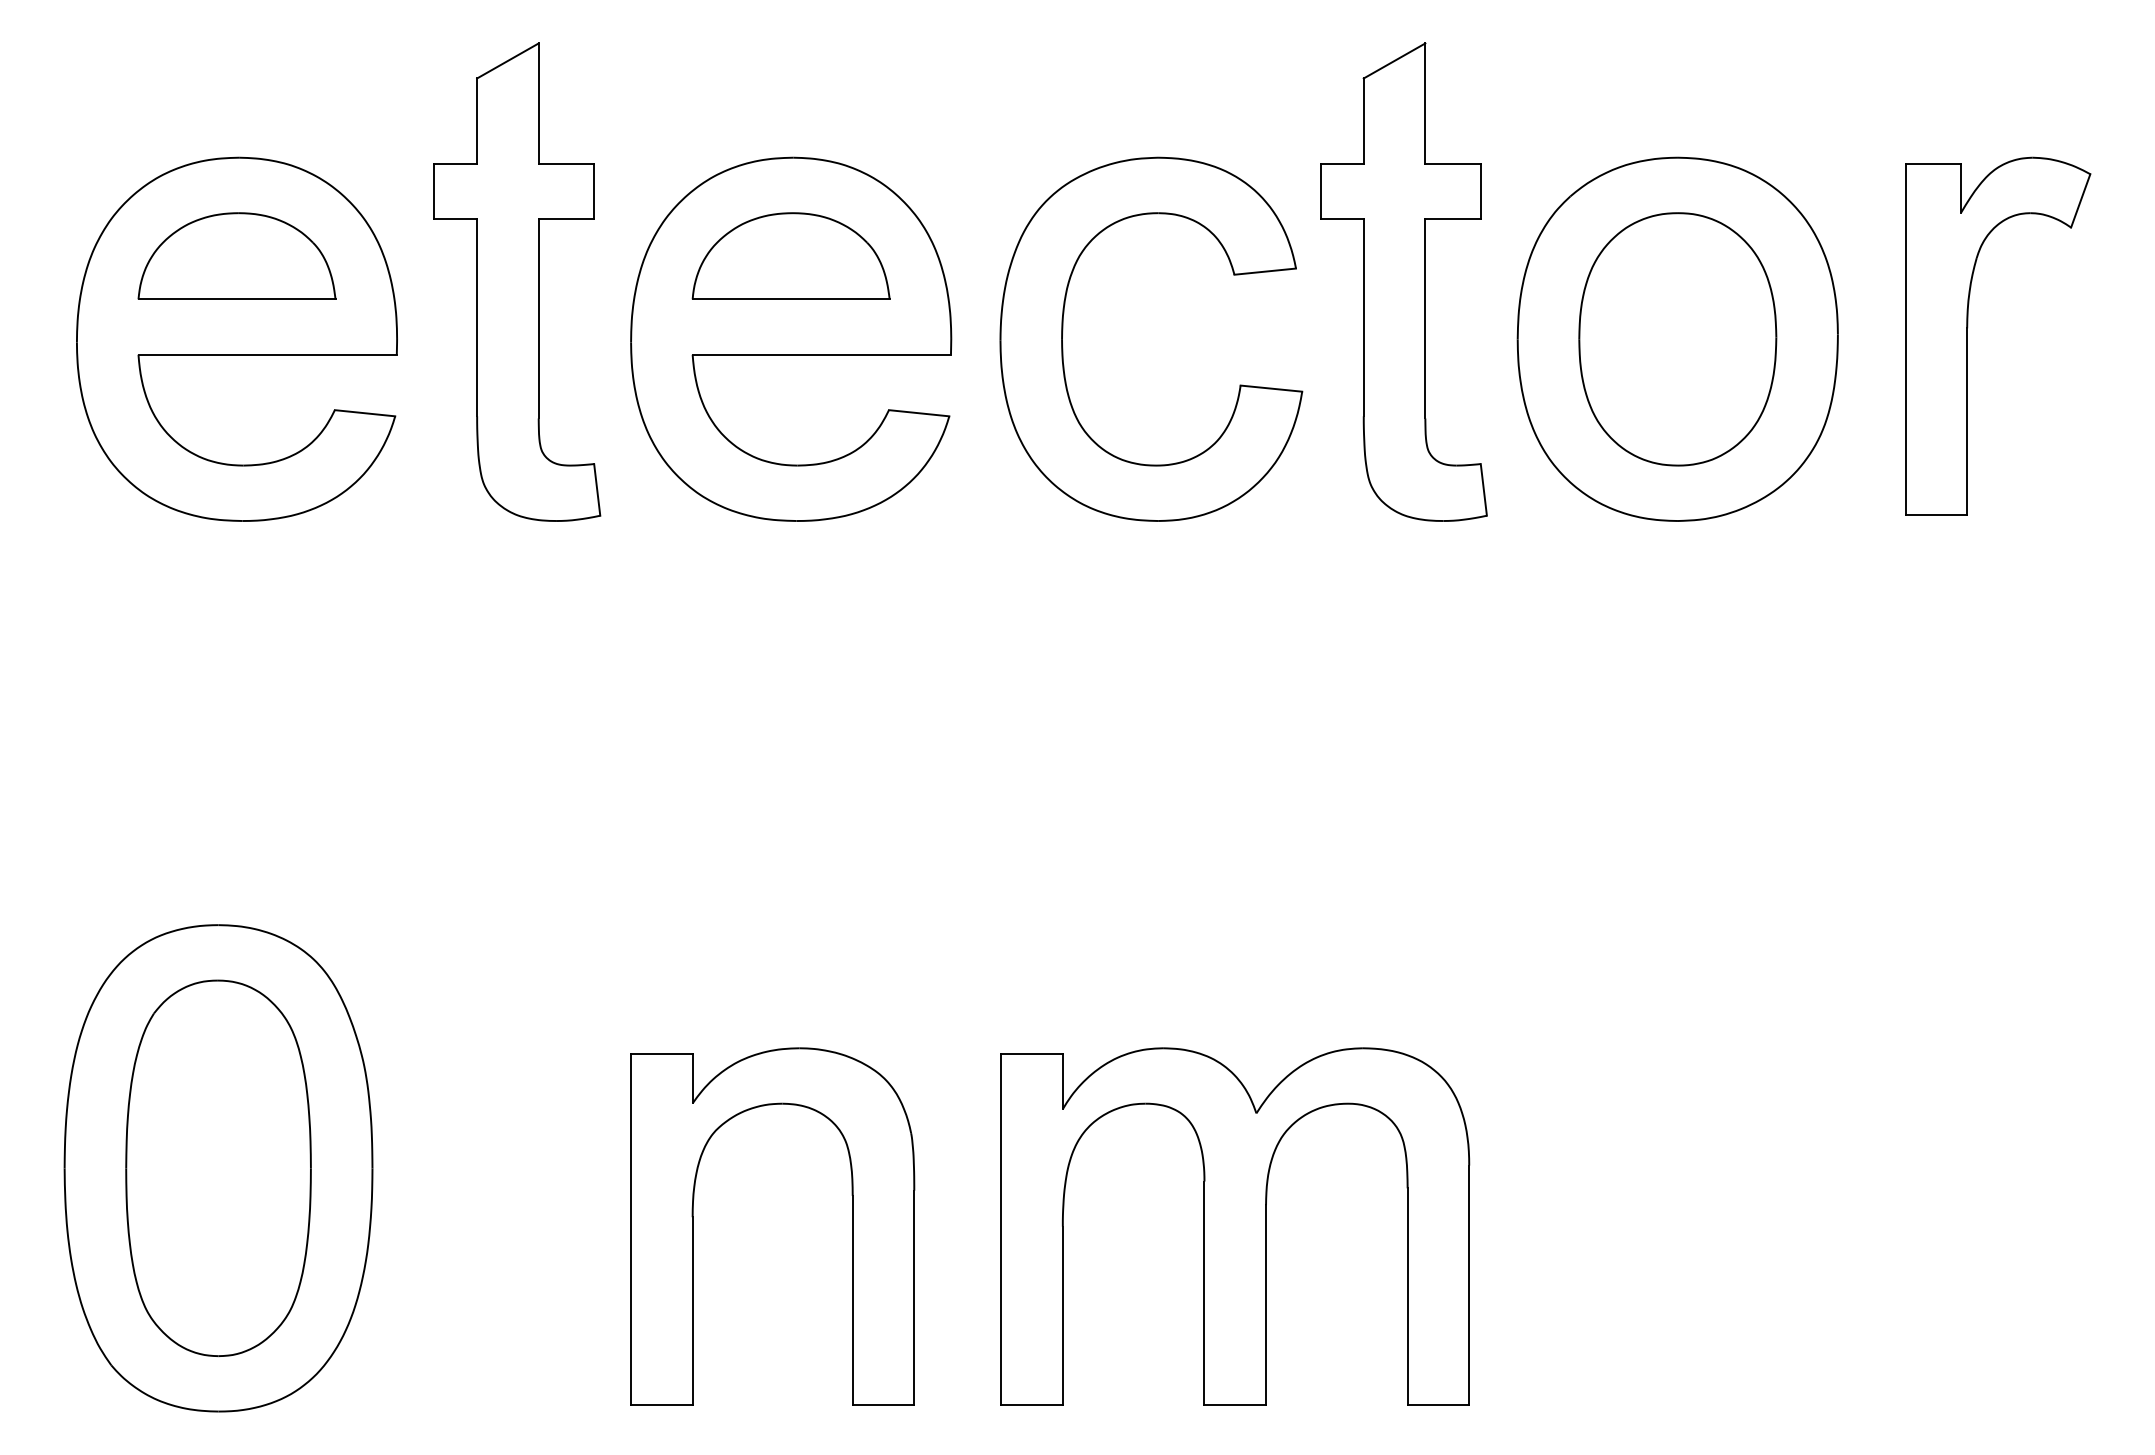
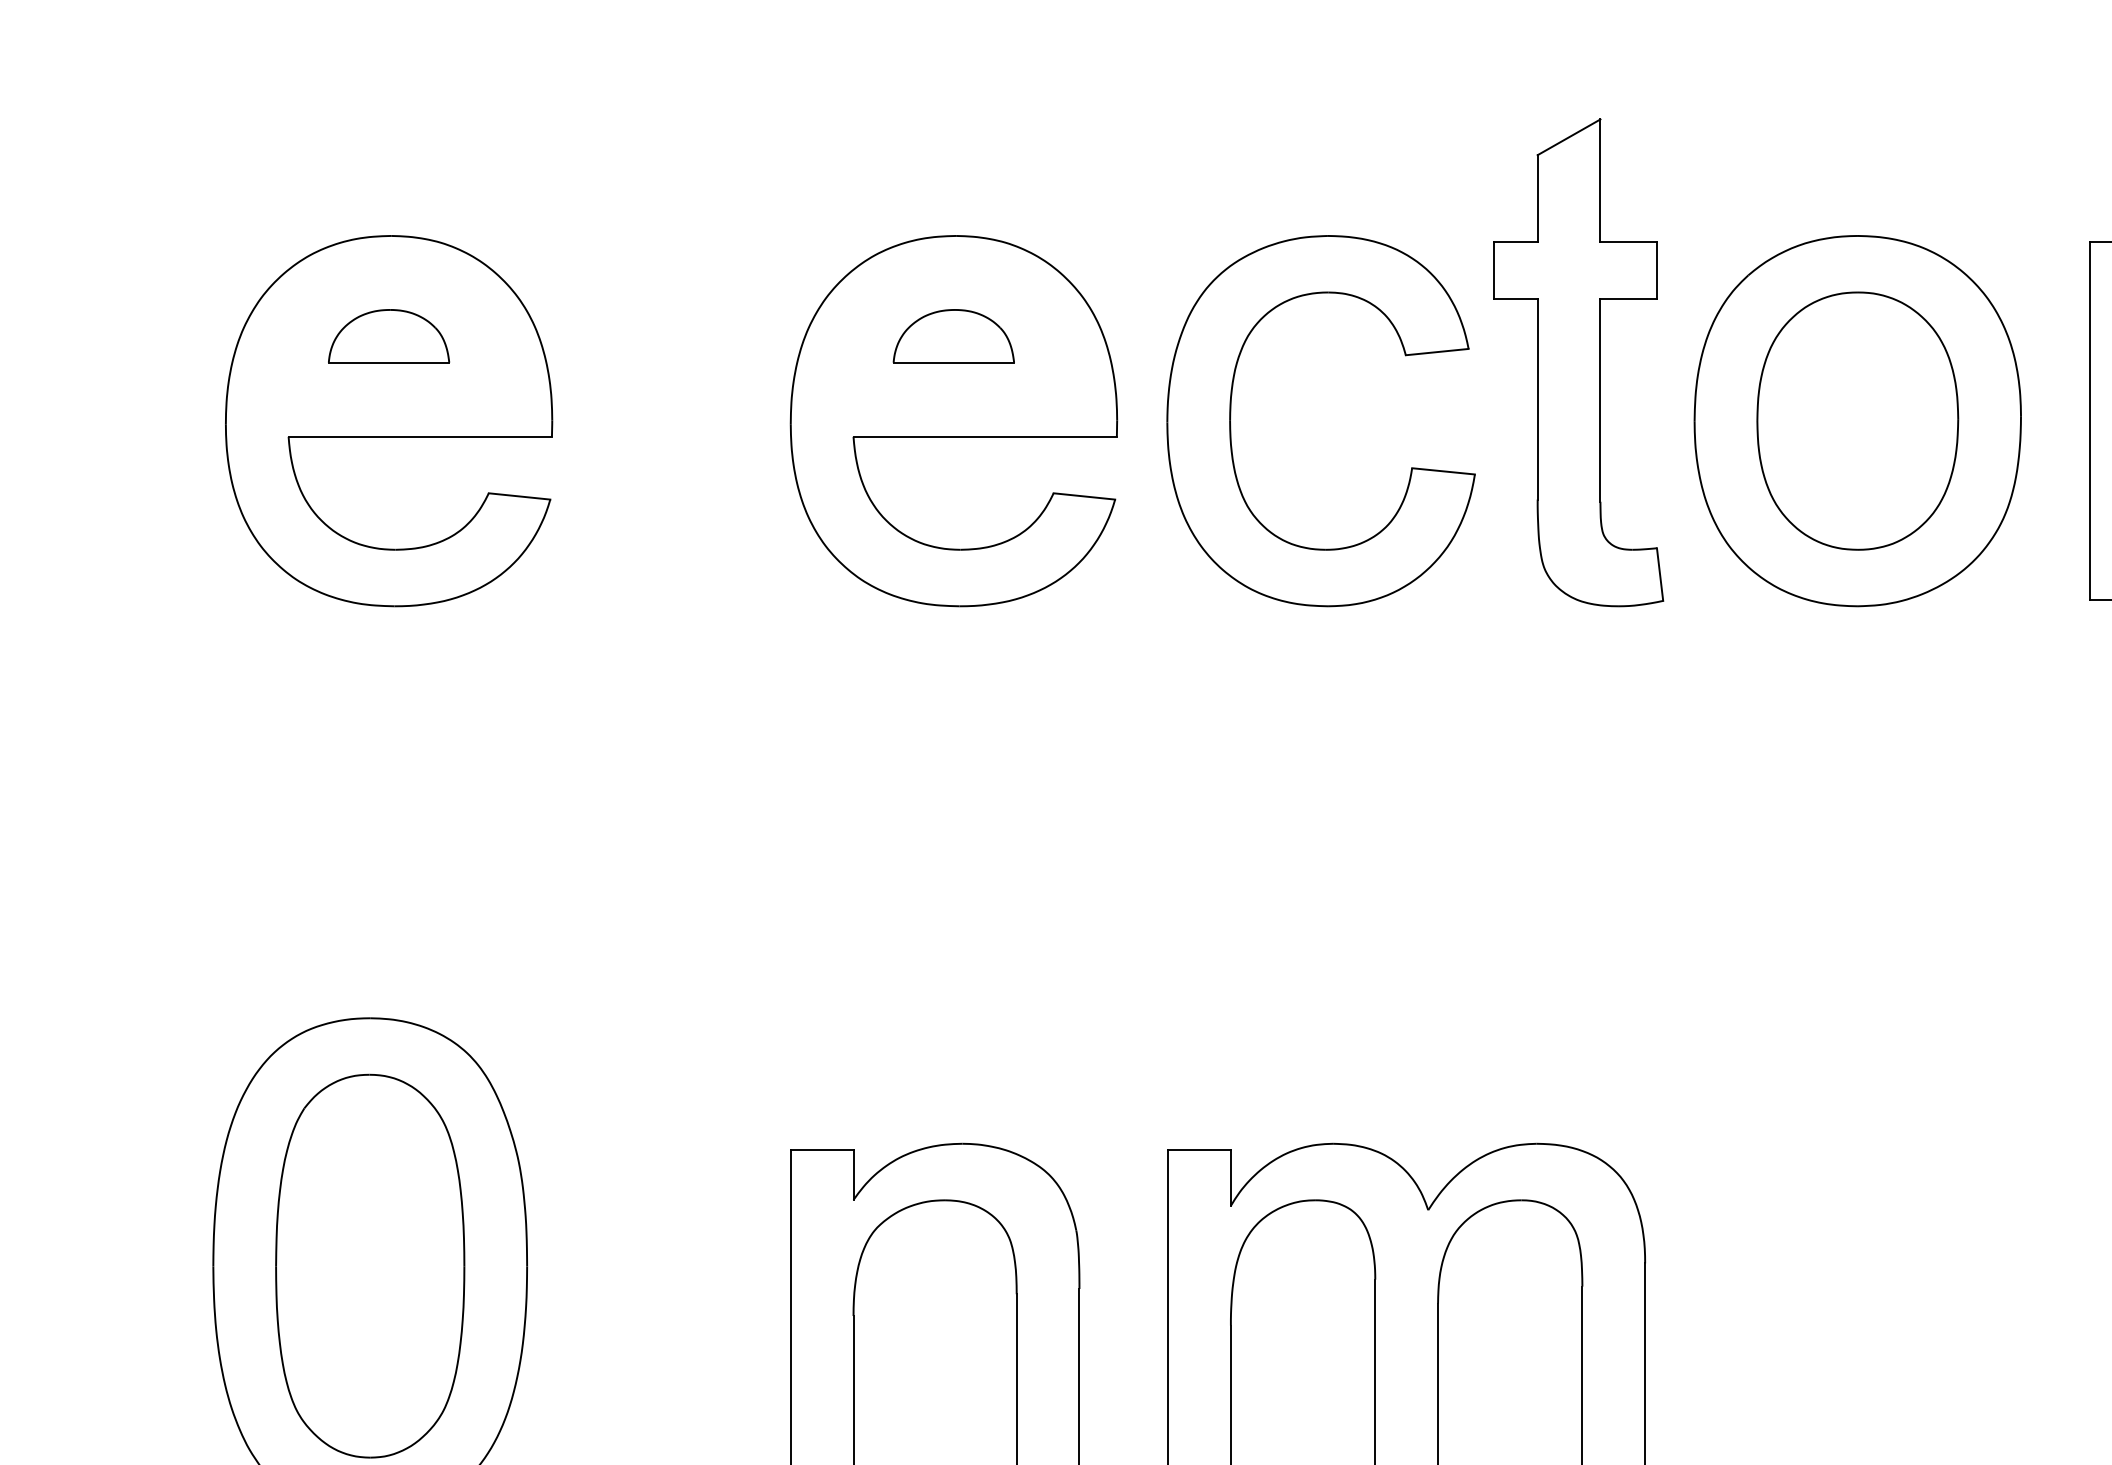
part: (236, 255) -> (388, 335), size x0.6
part: (790, 255) -> (953, 335), size x0.6
part: (517, 281) -> (674, 362), removed

